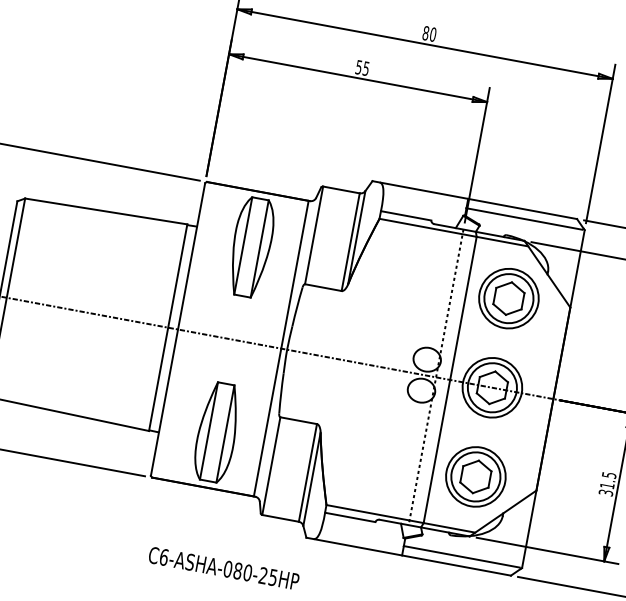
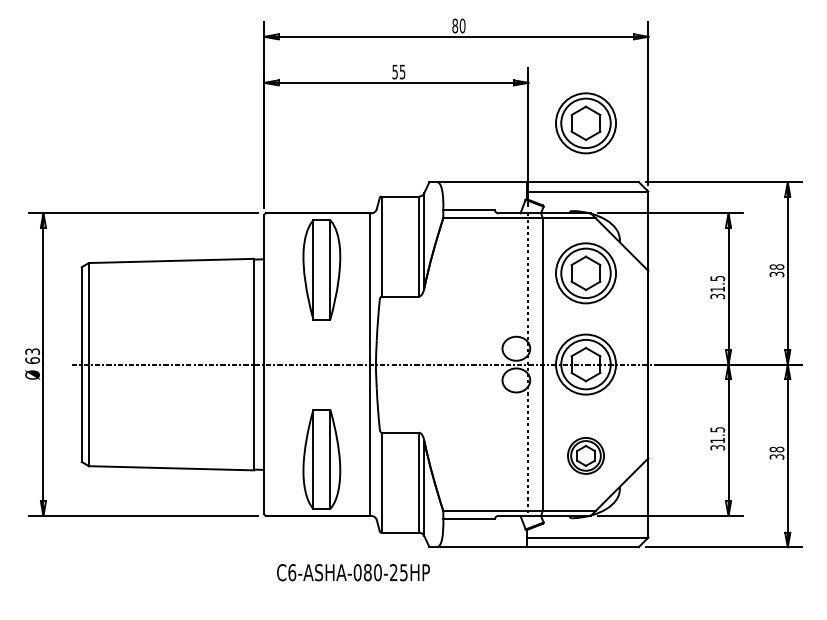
part: (535, 152) -> (585, 123), added
part: (475, 476) -> (585, 455), size x0.6
text: (223, 568) -> (353, 572), moved

